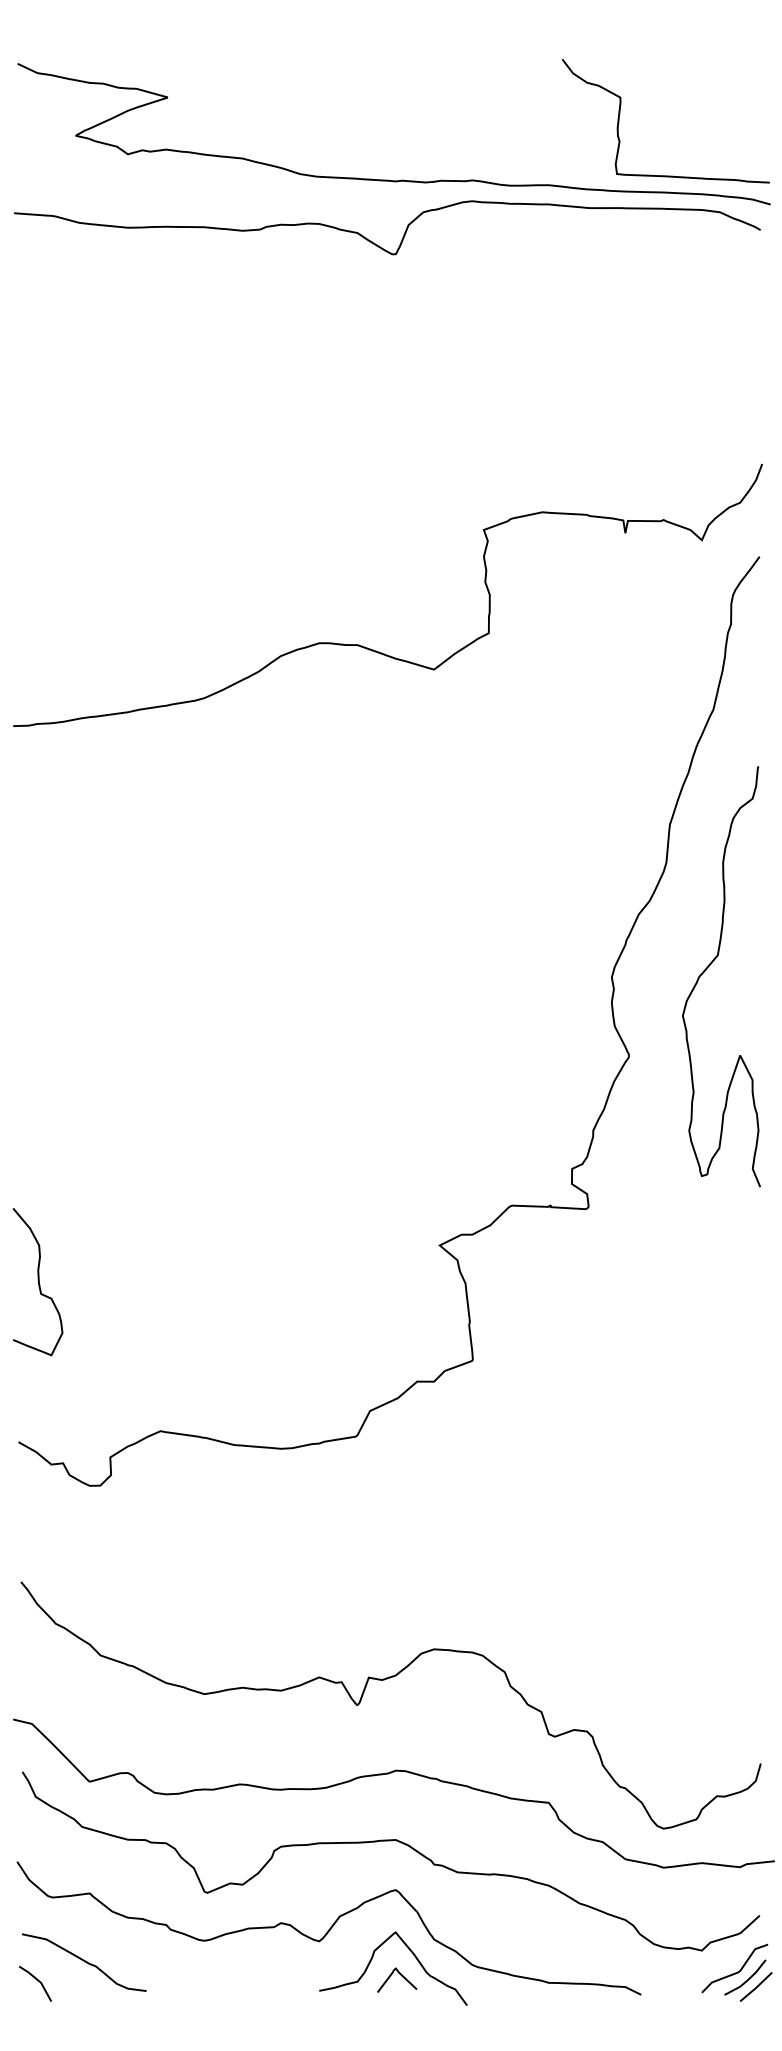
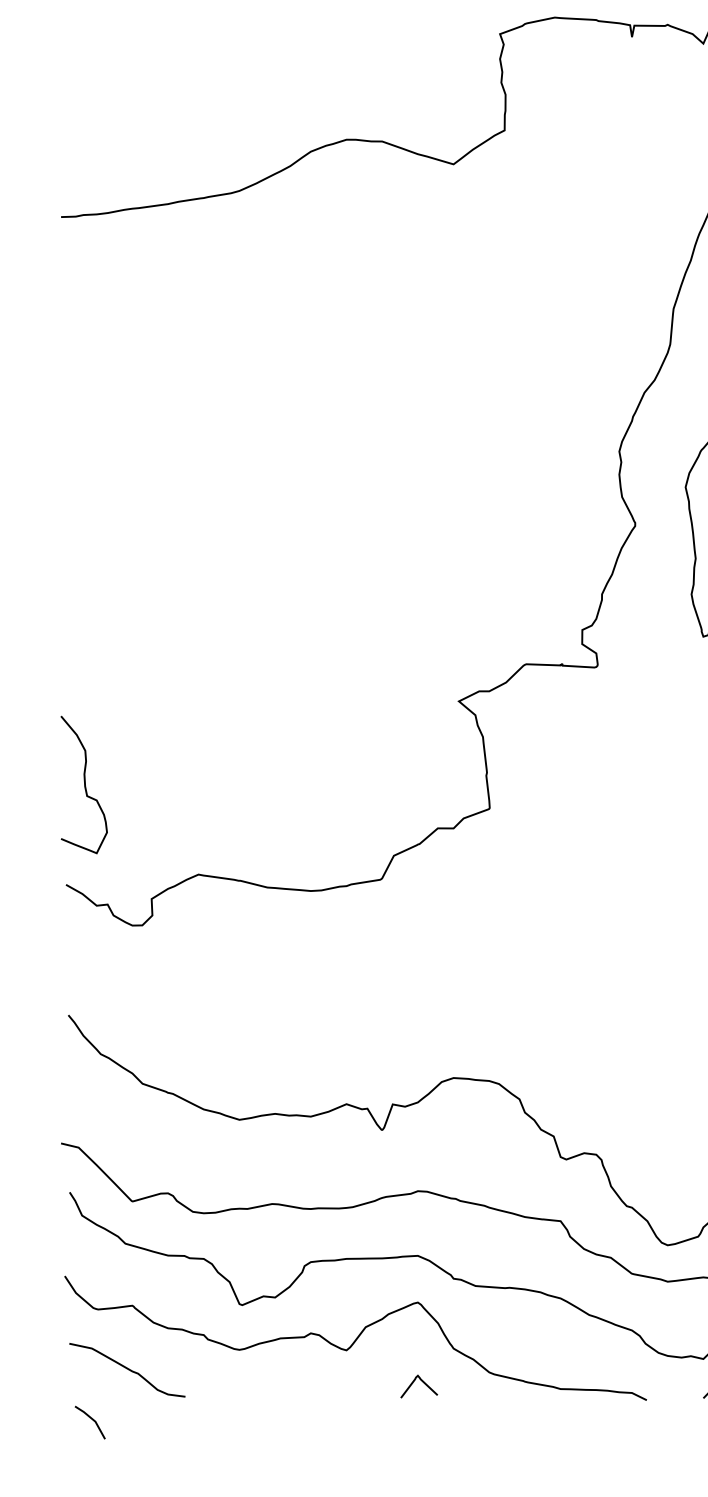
curve: (38, 1282) -> (84, 785), moved
curve: (373, 1957) -> (397, 1365), removed
line: (37, 1981) -> (92, 1420), moved

